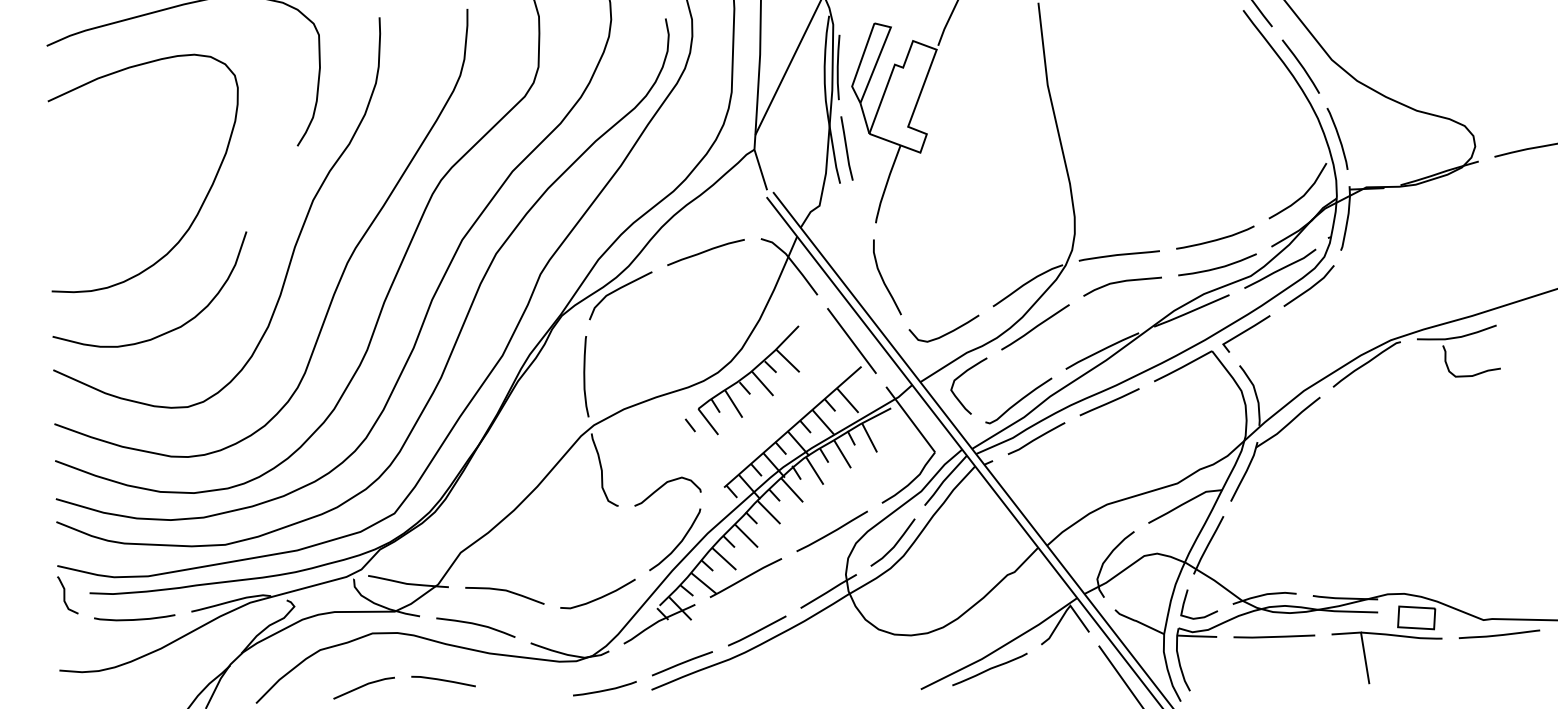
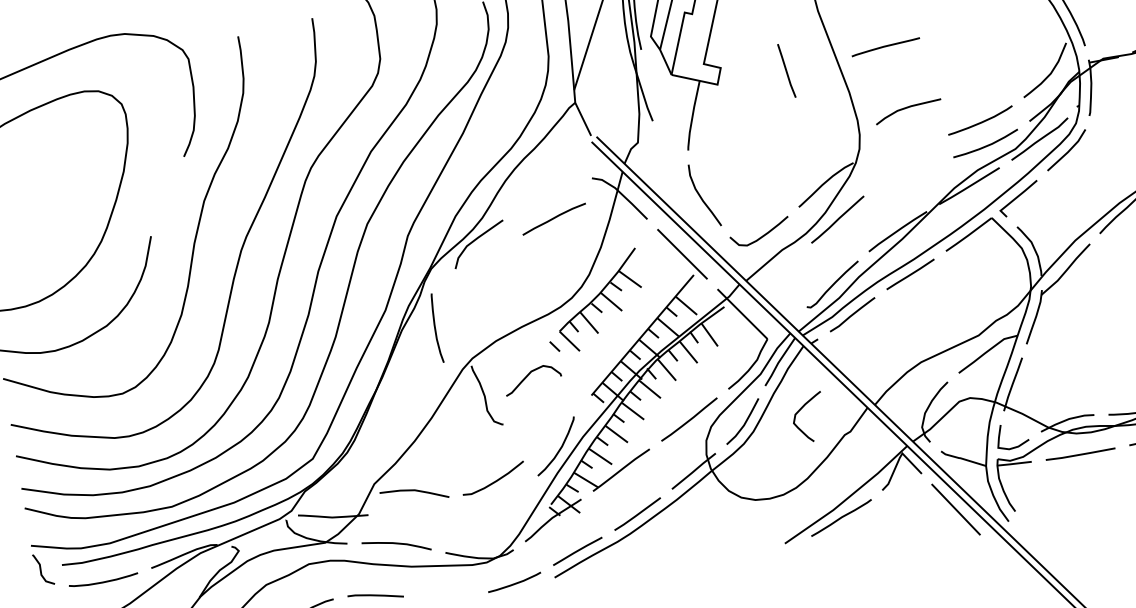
line: (846, 148) -> (786, 70), moved
curve: (705, 252) -> (553, 219), moved
curve: (1118, 255) -> (885, 46), moved
curve: (1122, 282) -> (907, 108), moved
curve: (585, 376) -> (436, 328), moved
curve: (961, 376) -> (800, 410), moved
curve: (663, 486) -> (528, 375), moved
curve: (504, 591) -> (413, 491), moved
curve: (598, 597) -> (494, 481), moved

